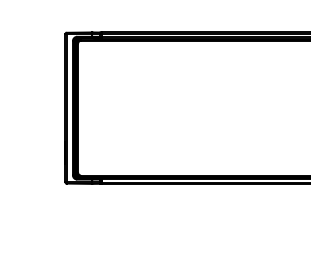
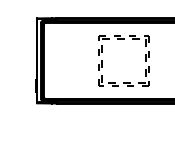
part: (219, 70) -> (123, 39), added

